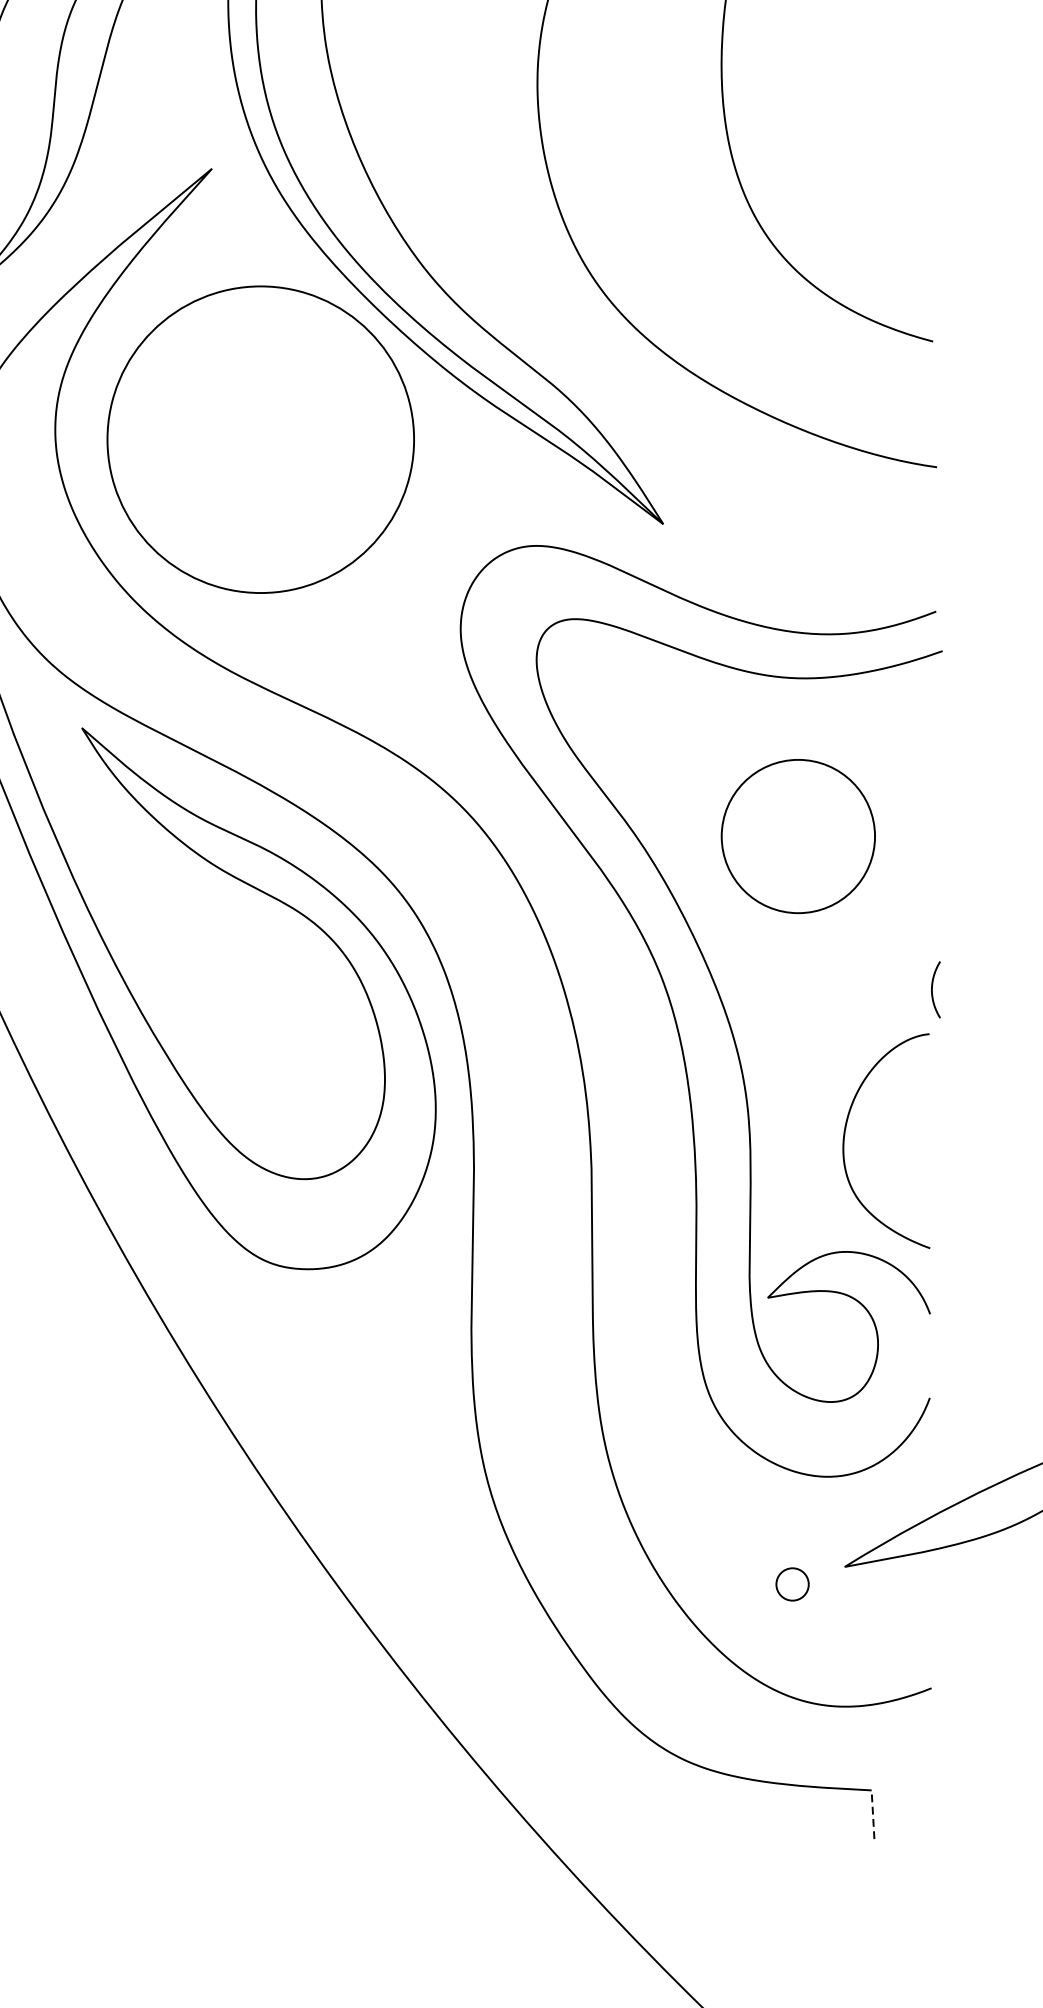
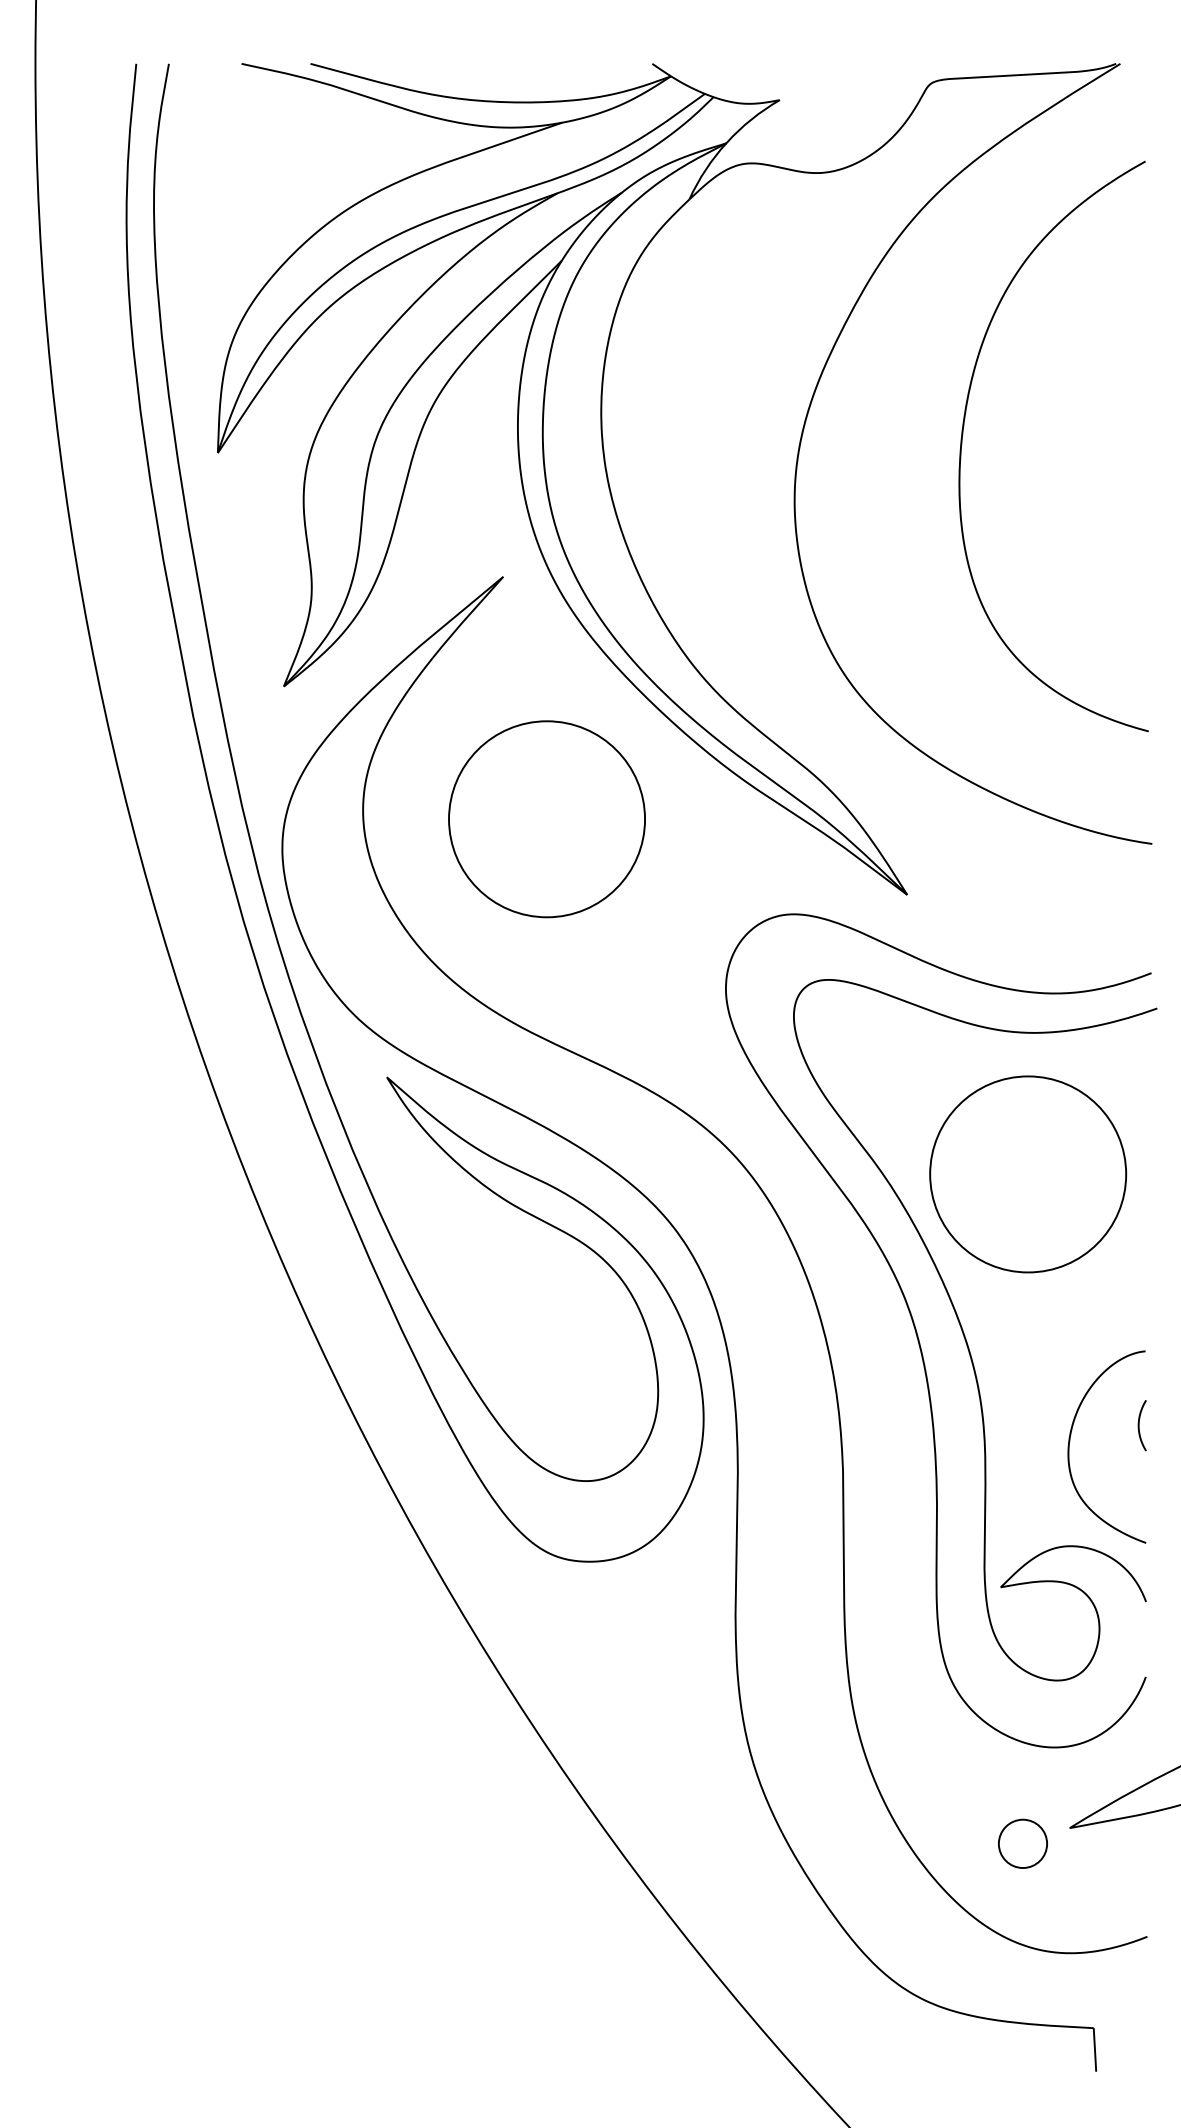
circle: (261, 439) -> (547, 819), size x0.71
circle: (798, 836) -> (1028, 1174), size x1.43
curve: (932, 989) -> (1139, 1425), moved
circle: (792, 1584) -> (1022, 1843), size x1.67
line: (872, 1814) -> (1094, 2049), dashed -> solid

